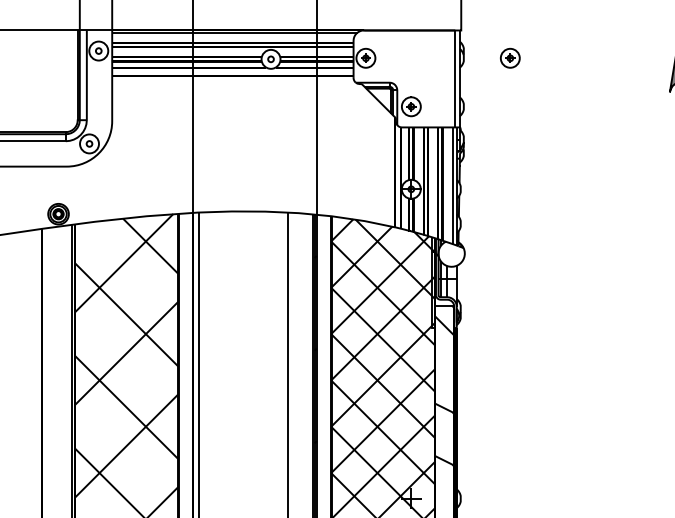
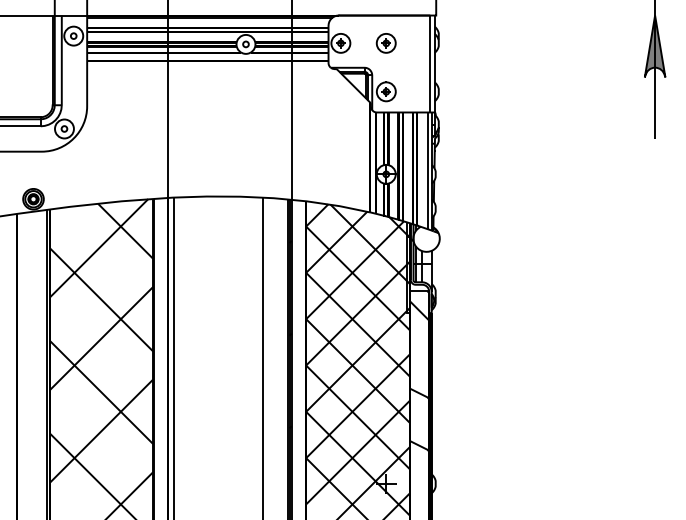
part: (509, 58) -> (385, 43), moved

